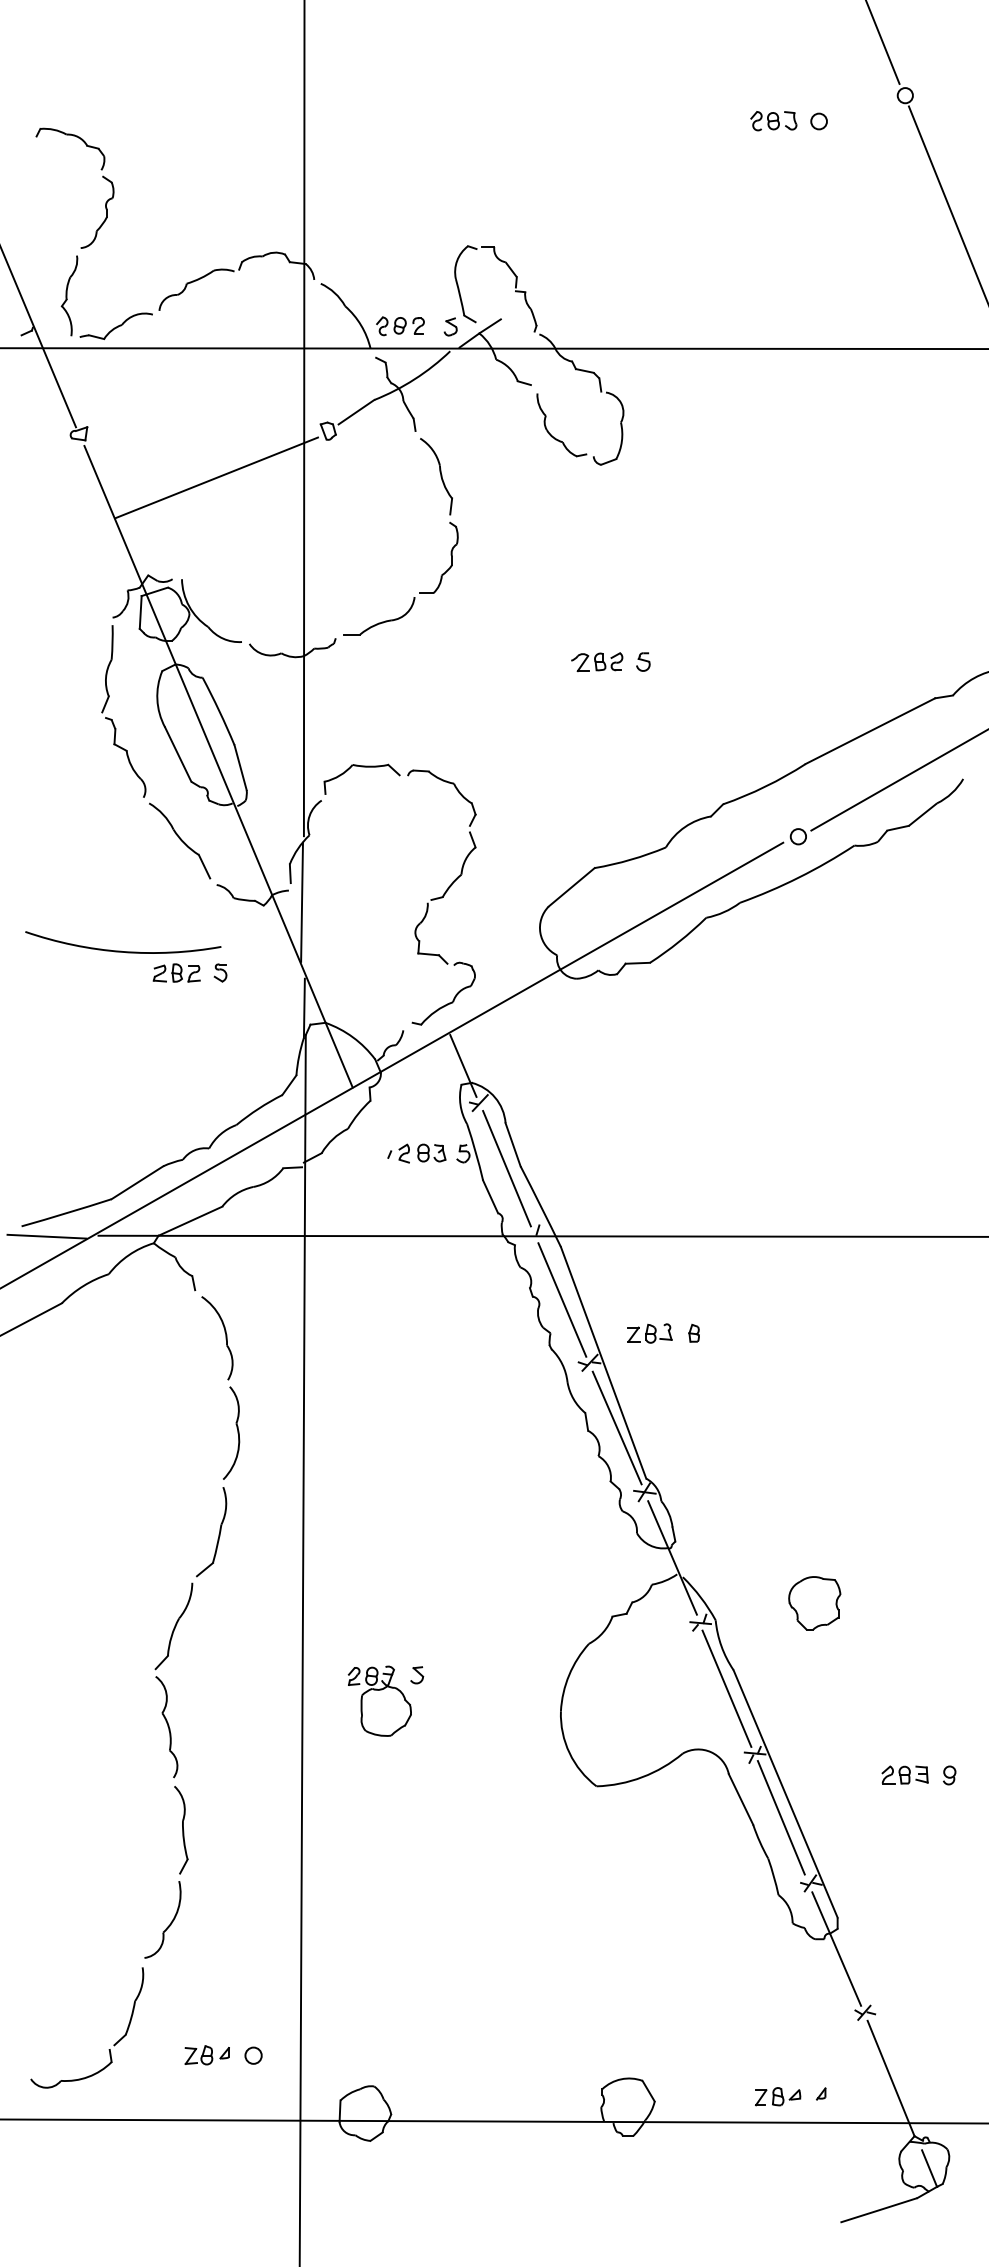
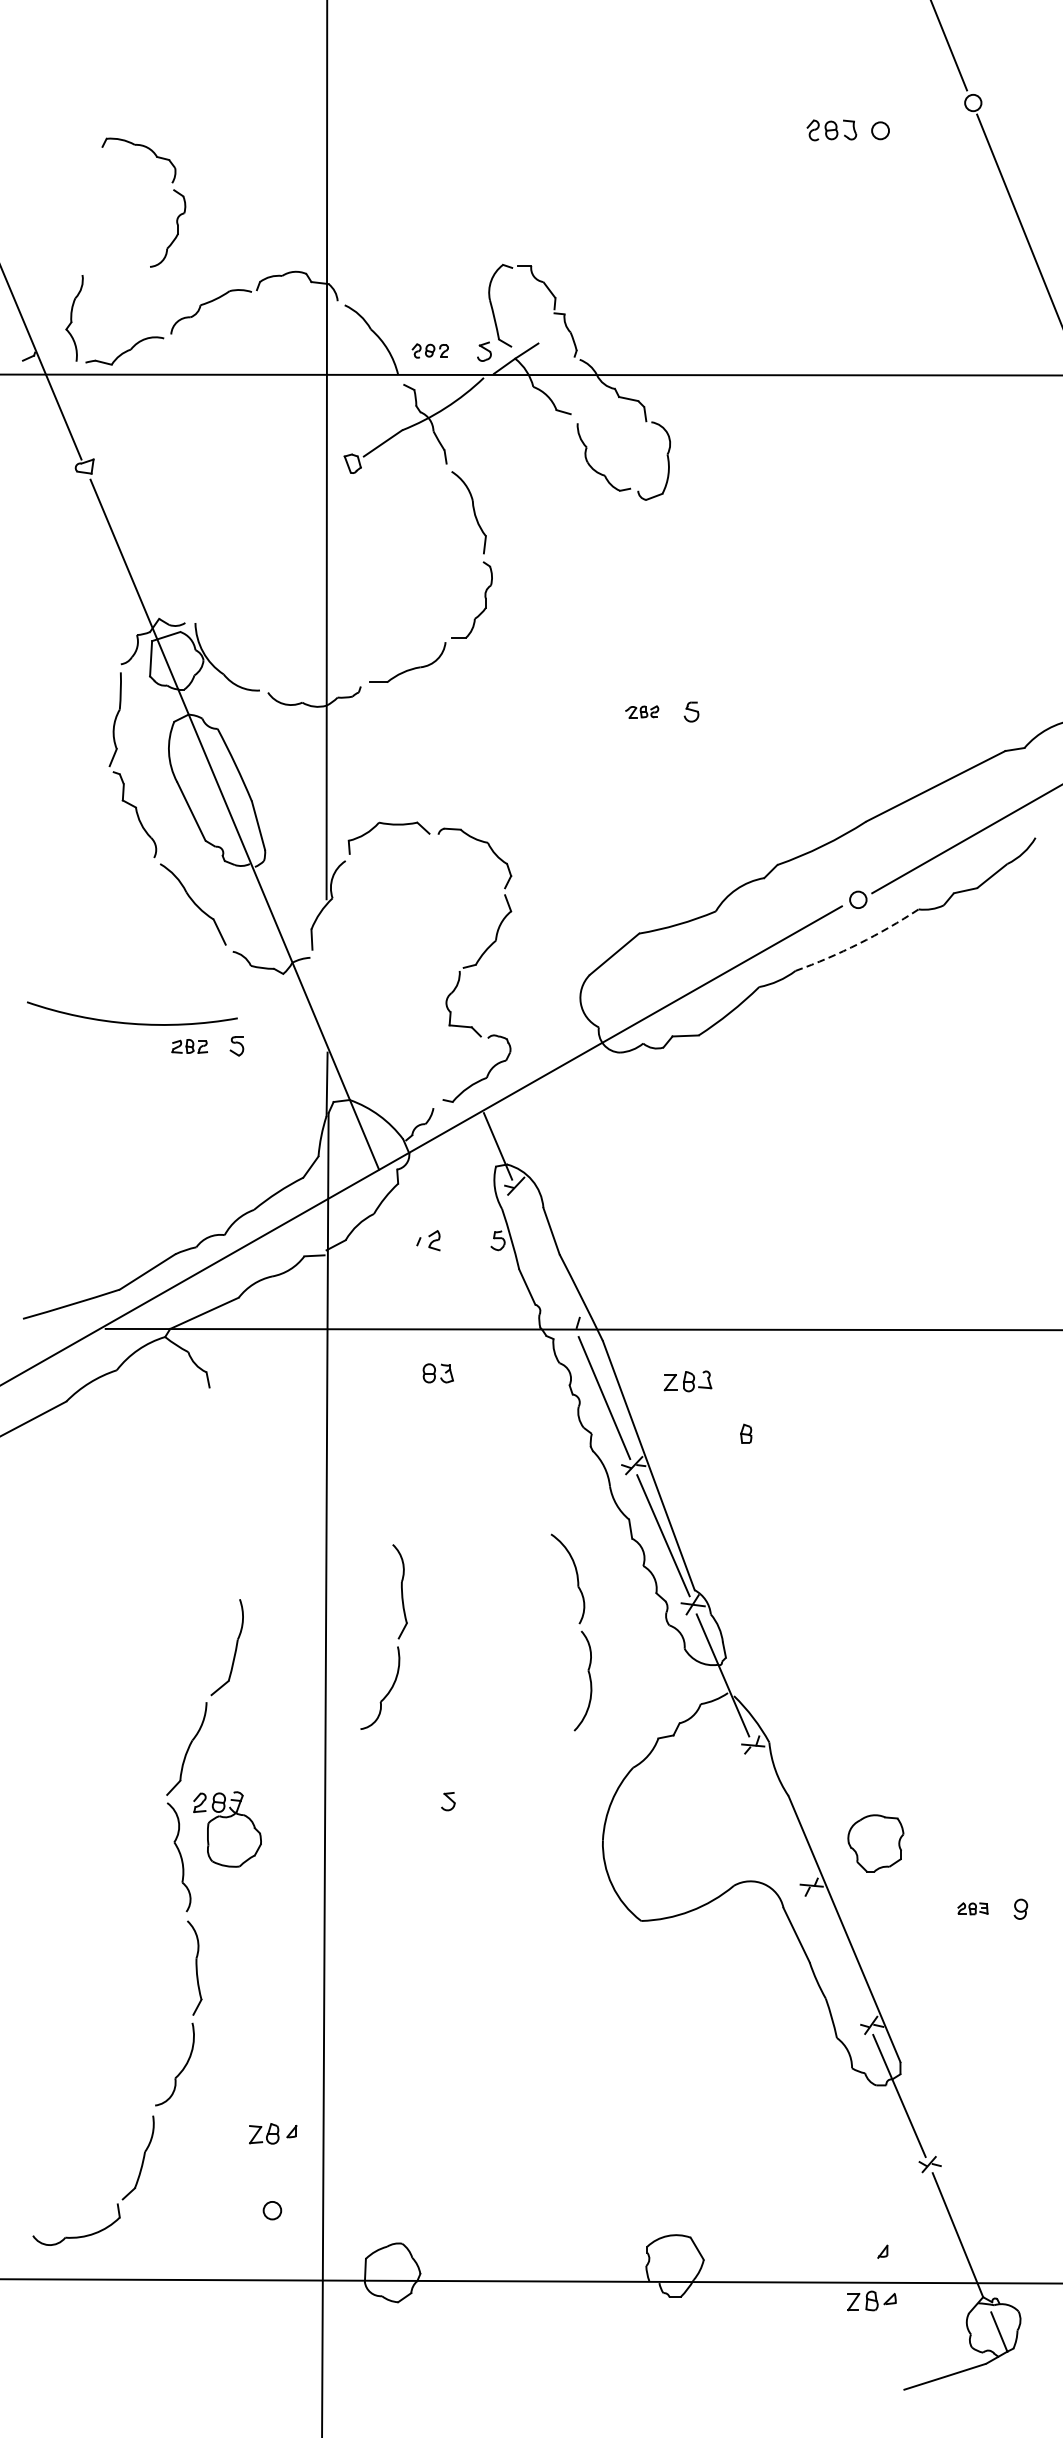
part: (102, 177) -> (173, 191), moved
part: (400, 326) -> (430, 351), size x0.7
line: (216, 477) -> (232, 513), removed
part: (597, 661) -> (642, 711), size x0.6
arc: (798, 877) -> (858, 943), solid -> dashed
line: (302, 901) -> (325, 969), removed
part: (176, 972) -> (189, 1045), size x0.7
part: (431, 1152) -> (437, 1372), moved
line: (506, 1168) -> (544, 1256), removed
line: (46, 1236) -> (49, 1329), removed
part: (649, 1333) -> (687, 1381), moved
part: (229, 1387) -> (580, 1631), moved
part: (370, 1522) -> (398, 1637), added
part: (814, 1603) -> (875, 1843), moved
line: (726, 1688) -> (780, 1815), removed
part: (379, 1700) -> (227, 1828), moved
part: (904, 1774) -> (972, 1908), size x0.6
line: (780, 1817) -> (839, 1954), removed
part: (206, 2055) -> (272, 2134), moved
part: (778, 2096) -> (872, 2300), moved

